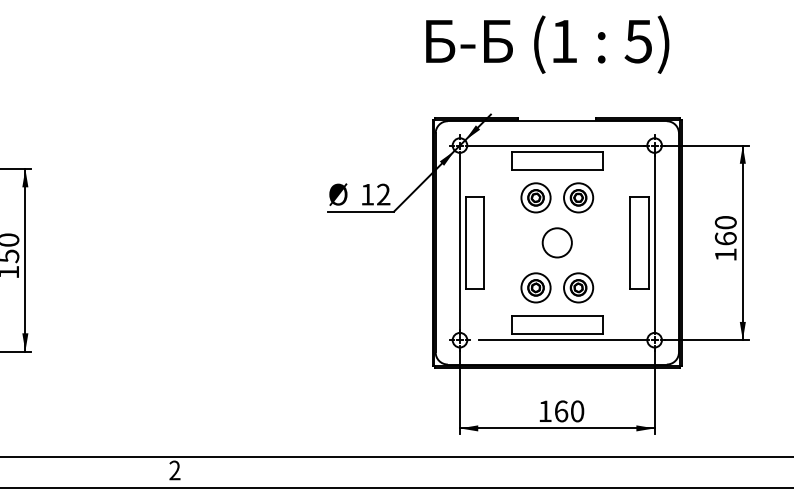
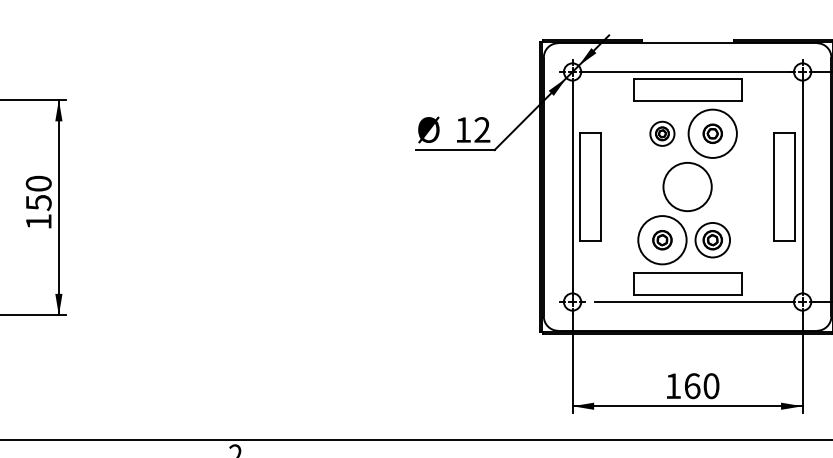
part: (535, 197) -> (661, 133), size x0.7
circle: (578, 197) -> (712, 133), size x1.4
circle: (556, 242) -> (686, 186), size x1.4
circle: (535, 287) -> (661, 239), size x1.4

